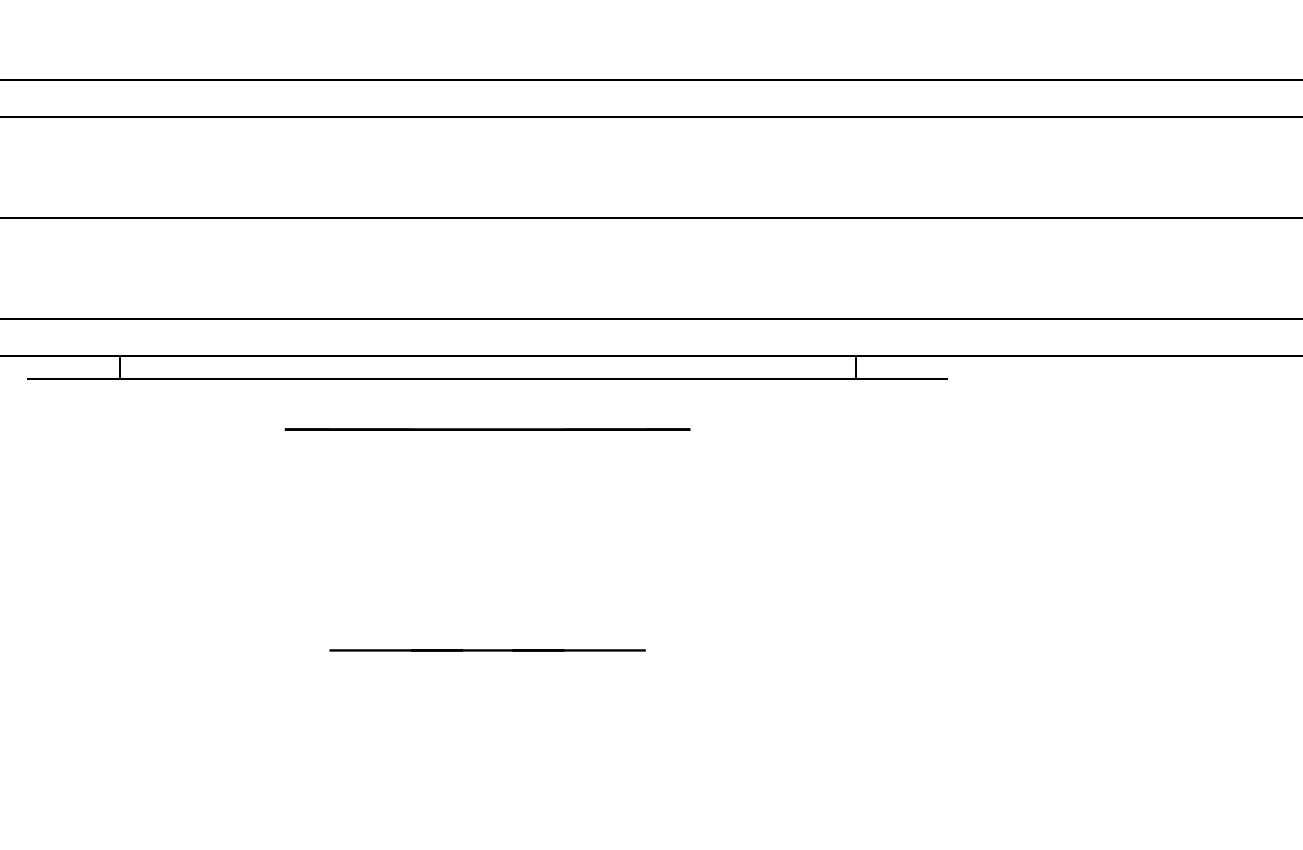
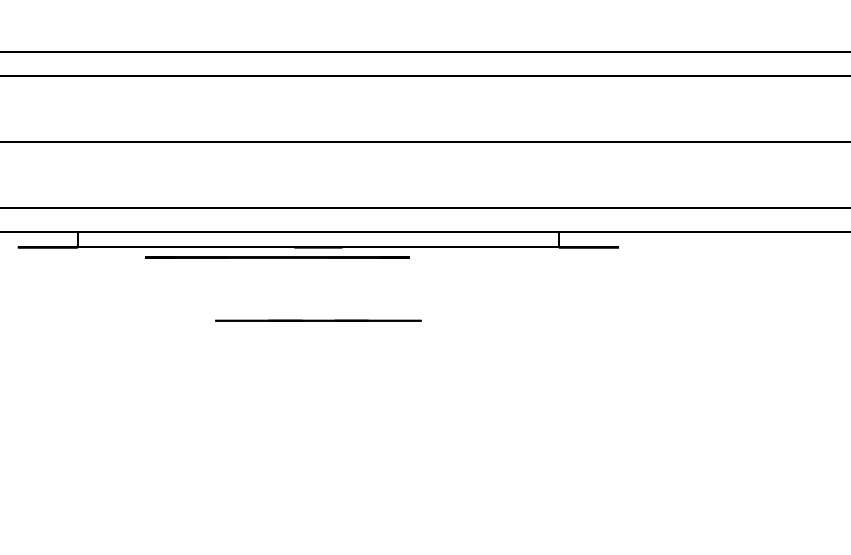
line: (487, 429) -> (277, 257), moved
line: (487, 650) -> (318, 320), moved

